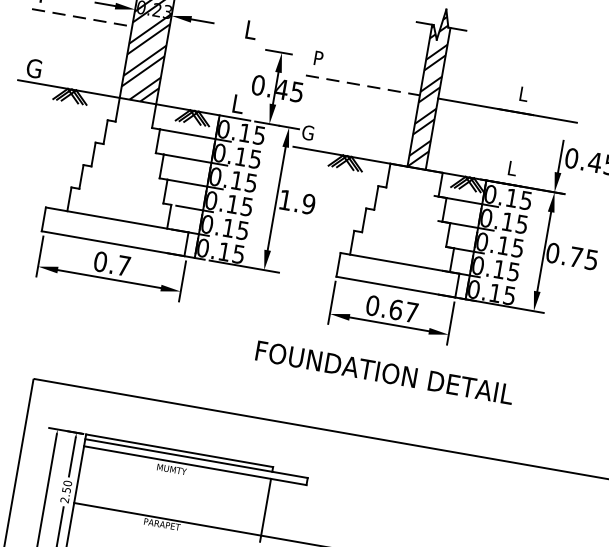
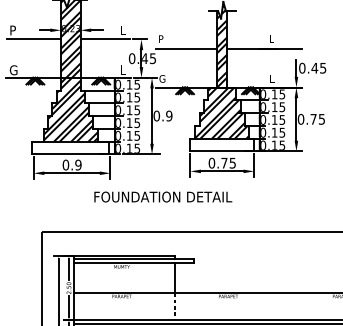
line: (82, 18) -> (34, 39), dashed -> solid
line: (215, 41) -> (105, 39), added
line: (362, 85) -> (186, 49), dashed -> solid
hatch: (127, 159) -> (70, 109), added
text: (285, 199) -> (156, 115), 1.9 -> 0.9
hatch: (408, 214) -> (222, 112), added
text: (124, 264) -> (78, 164), 0.7 -> 0.9
text: (403, 309) -> (228, 162), 0.67 -> 0.75
text: (385, 371) -> (163, 196), moved

